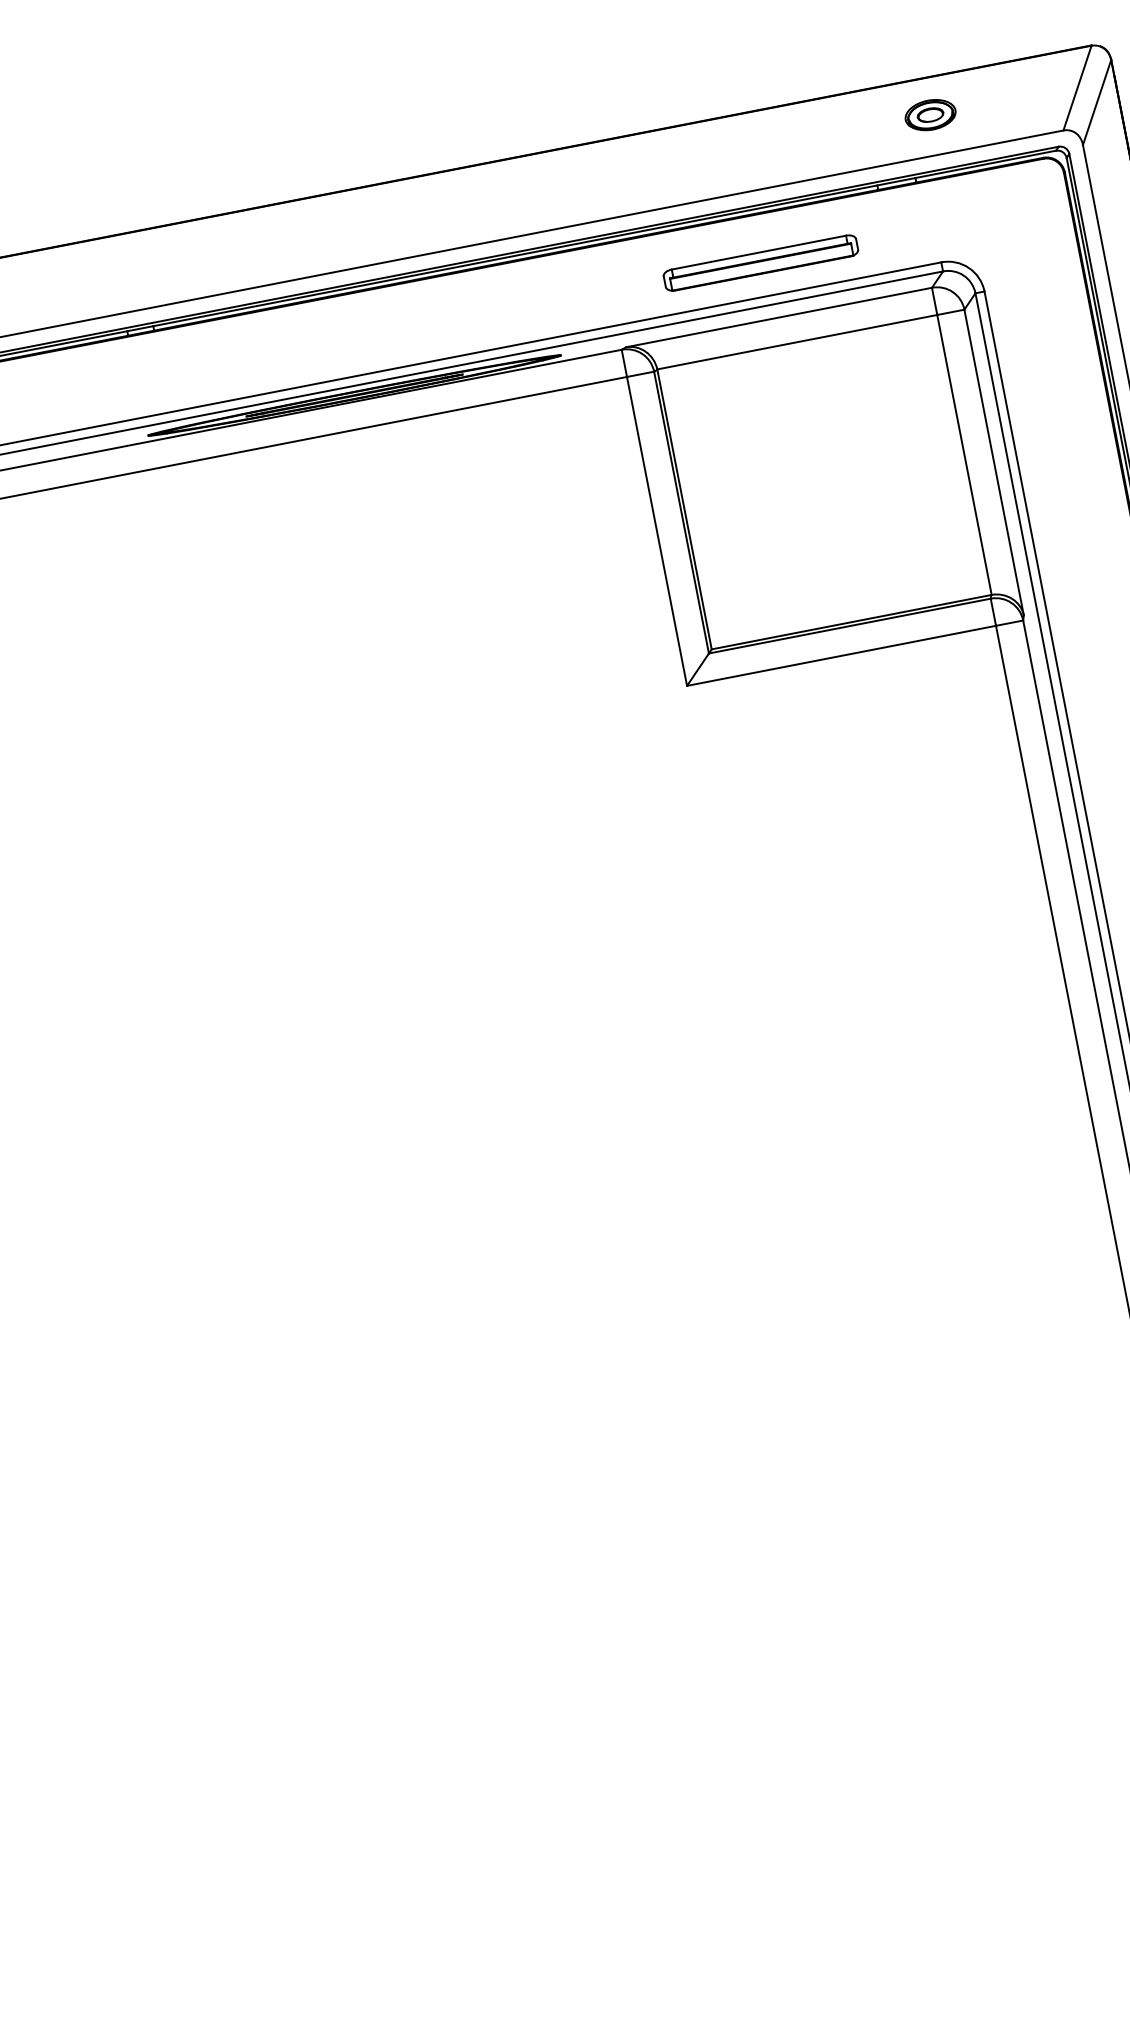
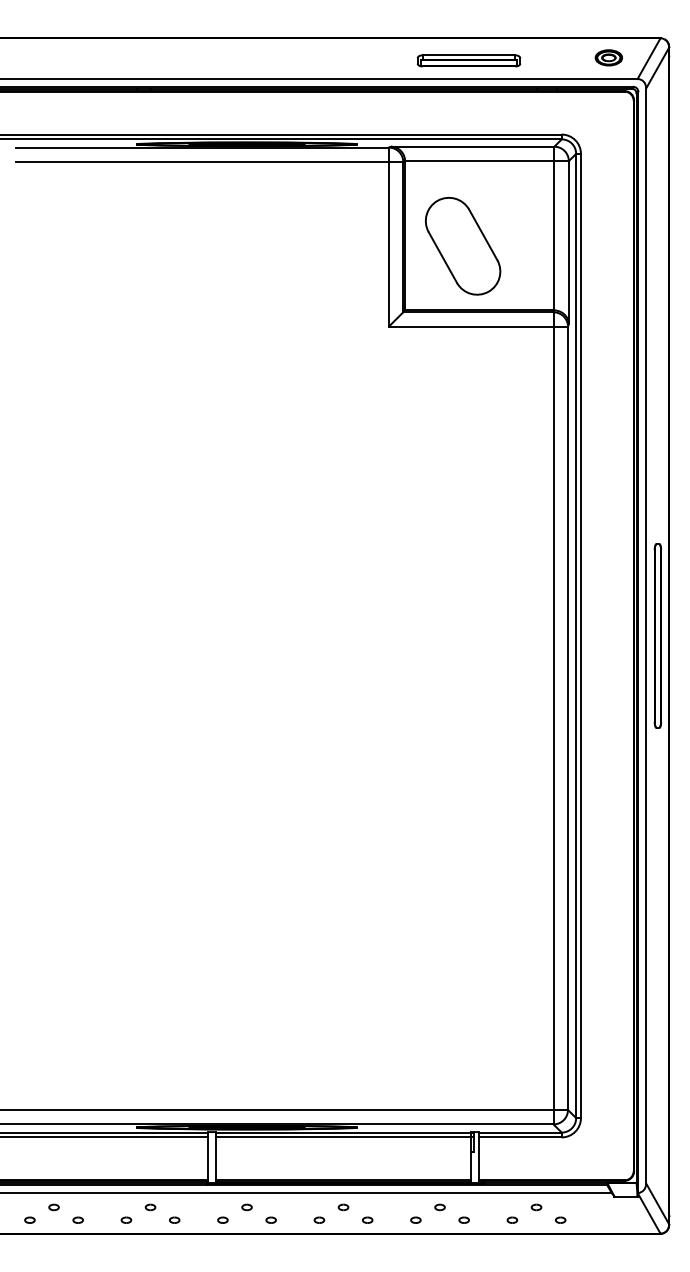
part: (929, 114) -> (608, 57), moved
part: (759, 262) -> (468, 60), moved
part: (795, 506) -> (462, 245), added

